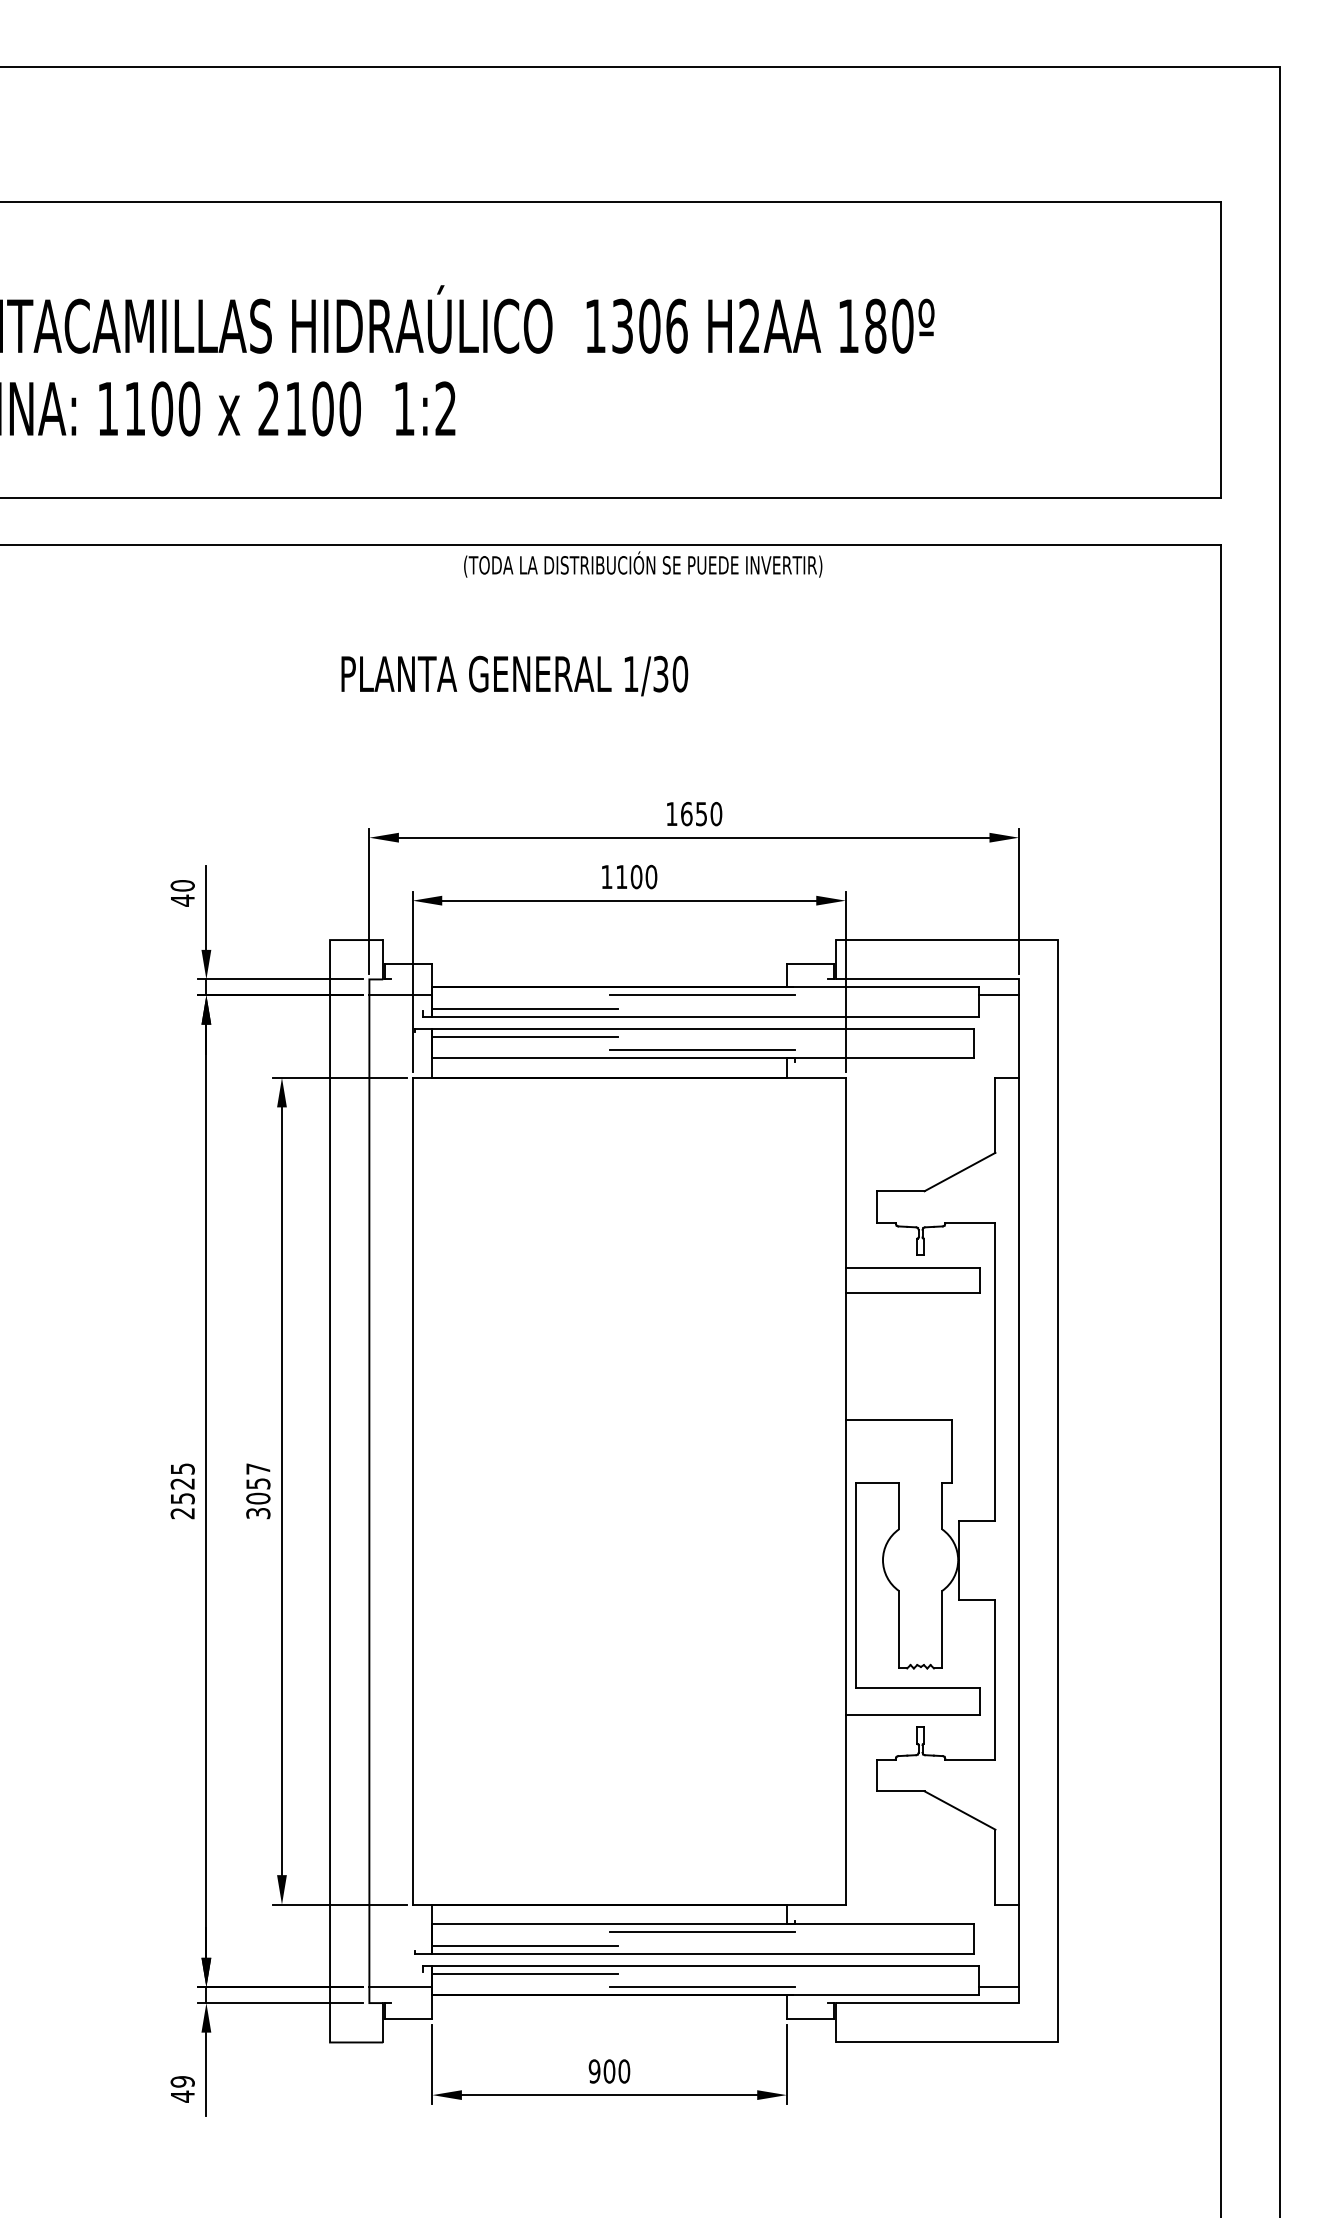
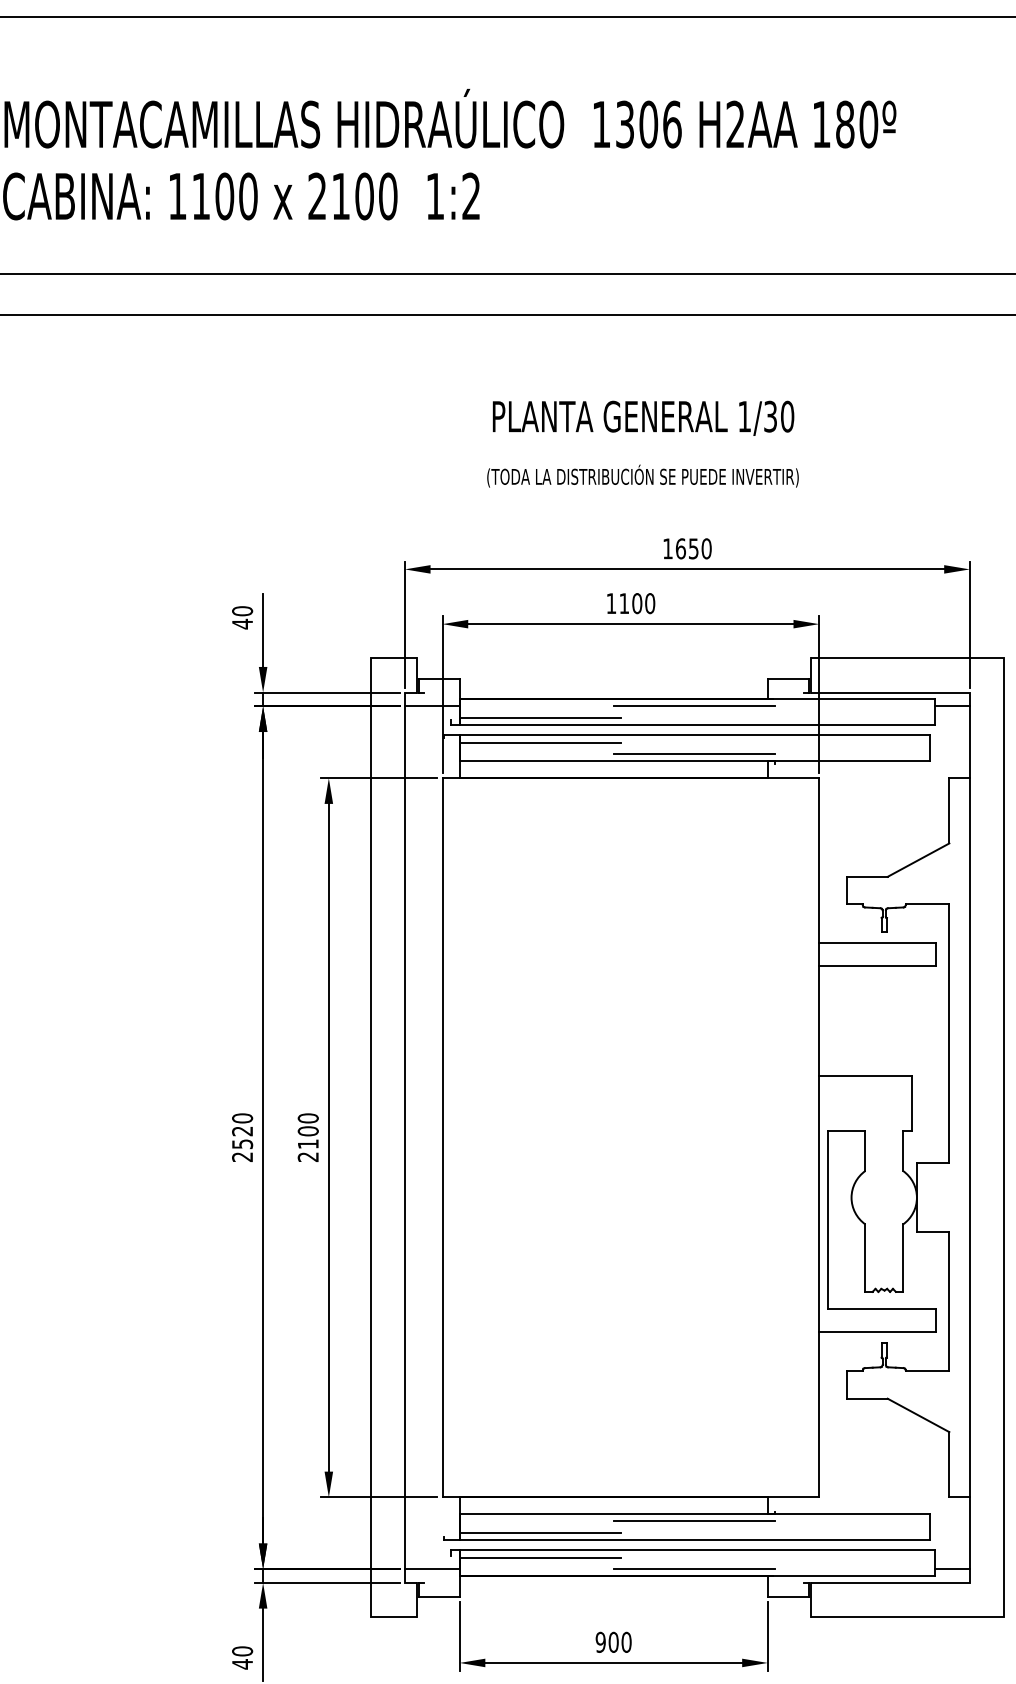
text: (643, 564) -> (643, 476), moved
text: (514, 675) -> (643, 417), moved
text: (182, 1468) -> (242, 1117), 2525 -> 2520
text: (258, 1491) -> (308, 1137), 3057 -> 2100
text: (182, 2081) -> (242, 1651), 49 -> 40

